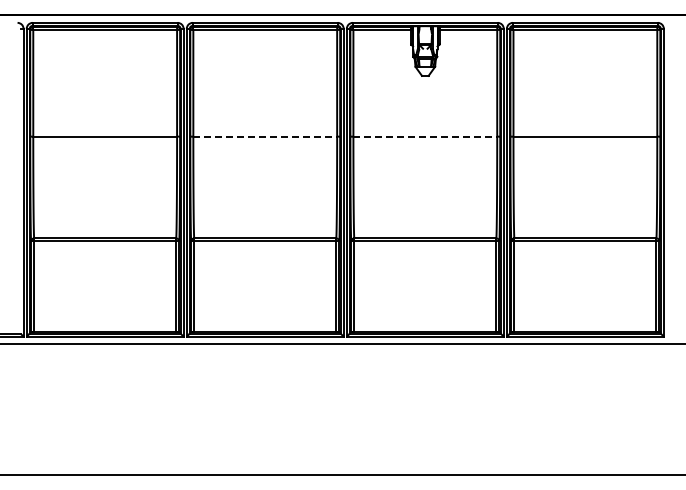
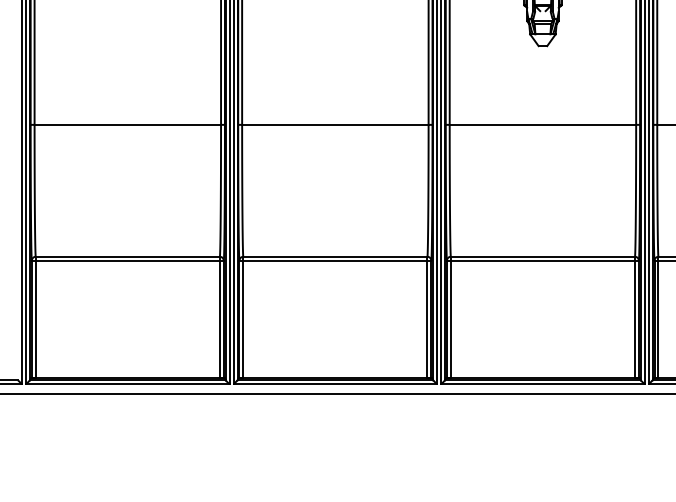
line: (265, 136) -> (335, 124), dashed -> solid
line: (425, 136) -> (543, 124), dashed -> solid

